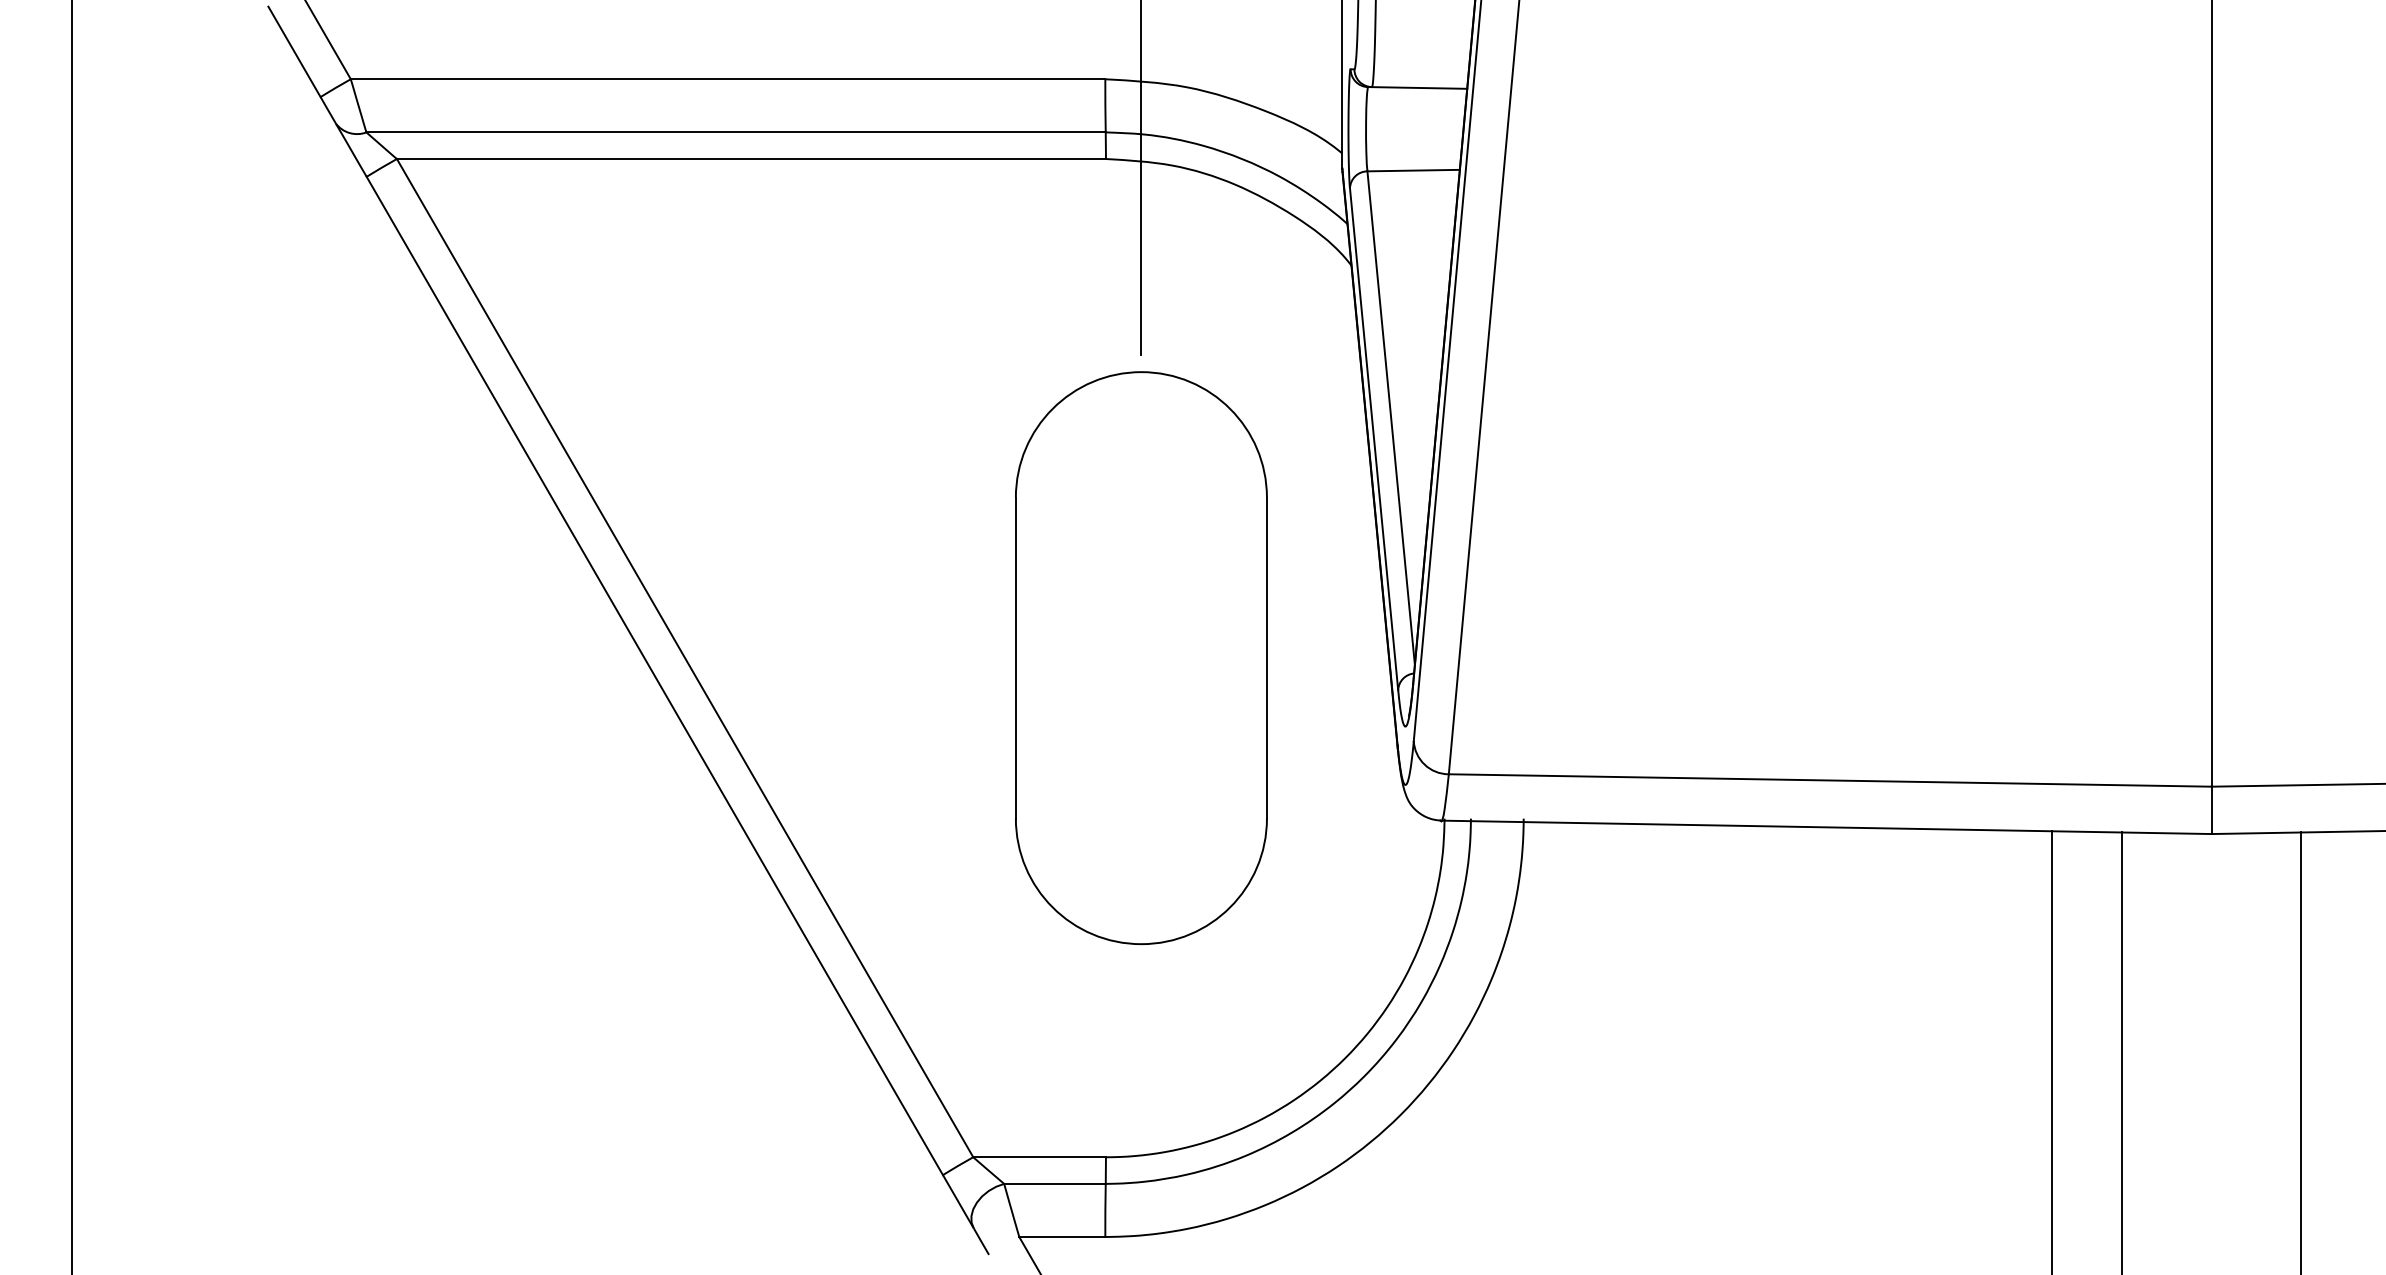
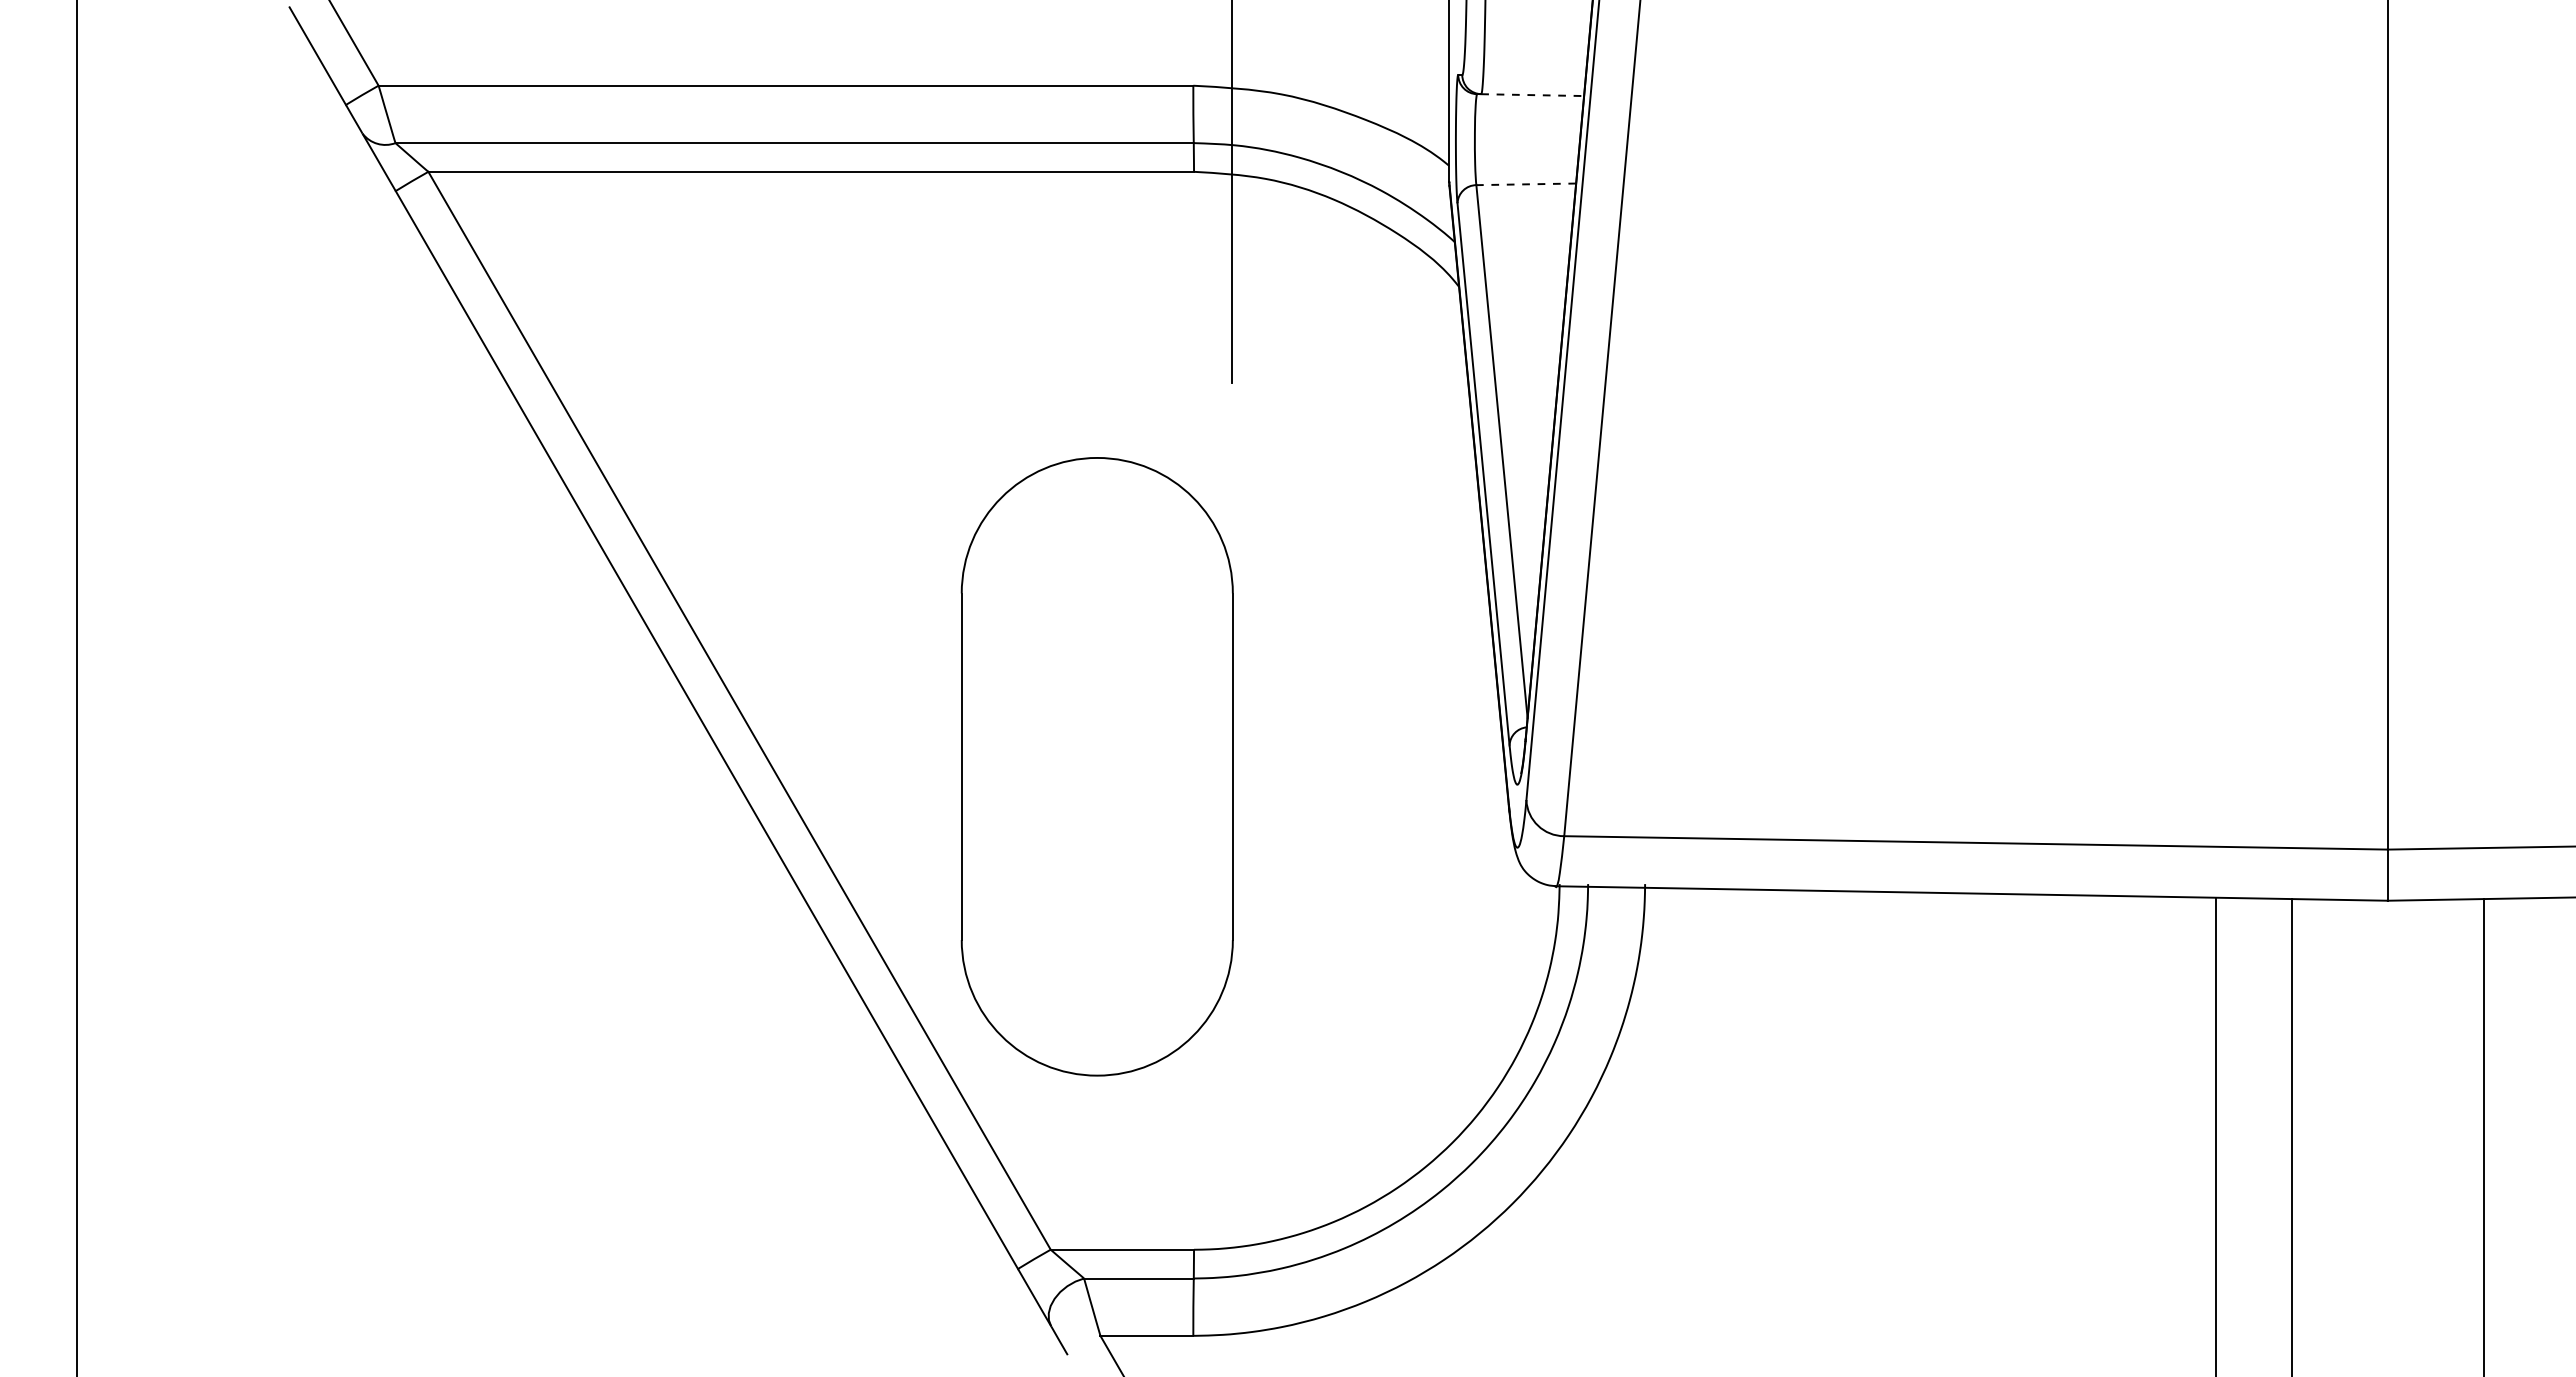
line: (1420, 88) -> (1533, 95), solid -> dashed
line: (1413, 170) -> (1526, 184), solid -> dashed
part: (1140, 657) -> (1096, 766), moved

